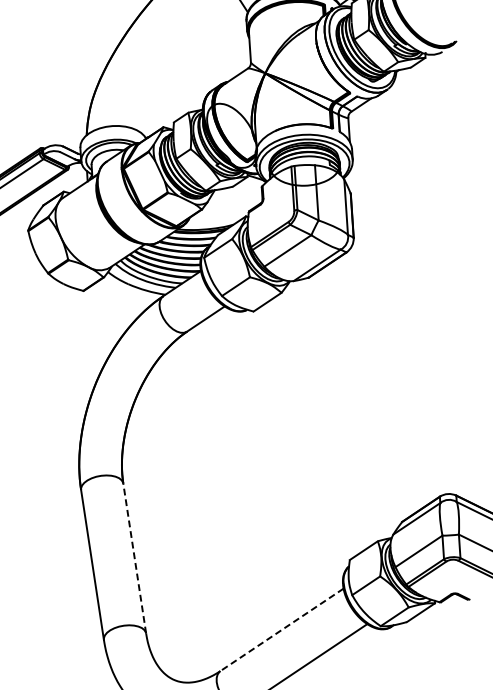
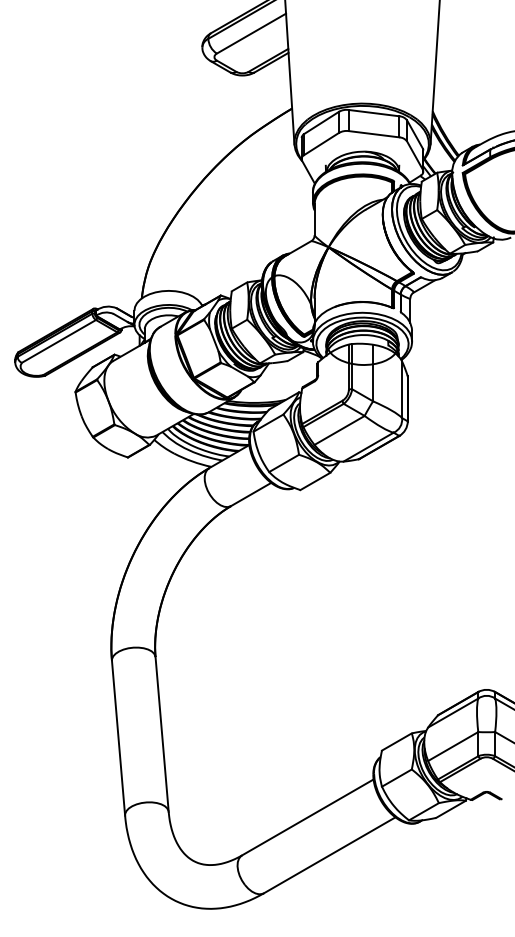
line: (135, 558) -> (162, 734), dashed -> solid
line: (281, 629) -> (307, 817), dashed -> solid

